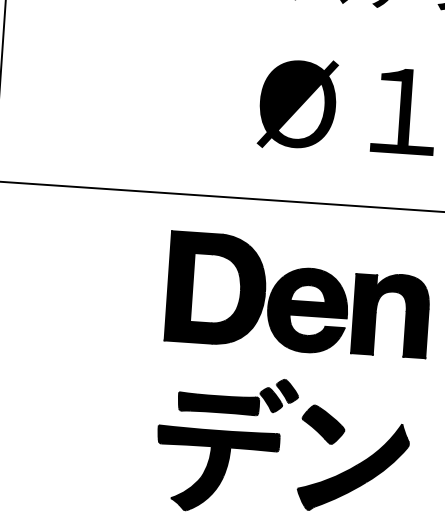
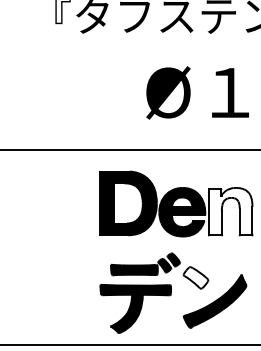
fill: (390, 314) -> (230, 211), removed
fill: (322, 423) -> (195, 277), removed

